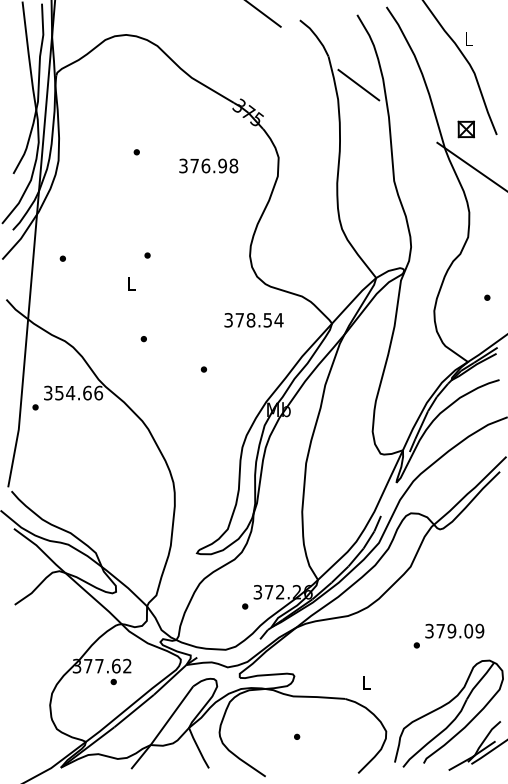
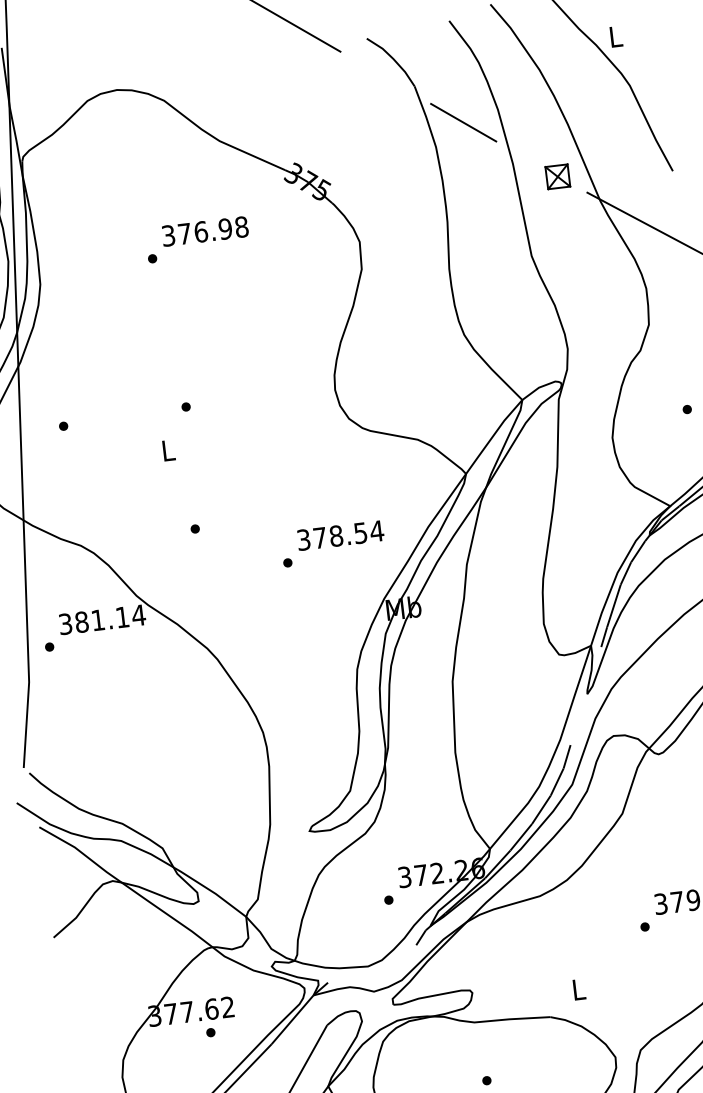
part: (465, 129) -> (556, 177), moved
text: (208, 165) -> (204, 230), moved
text: (253, 320) -> (339, 535), moved
text: (79, 392) -> (110, 617), 354.66 -> 381.14

